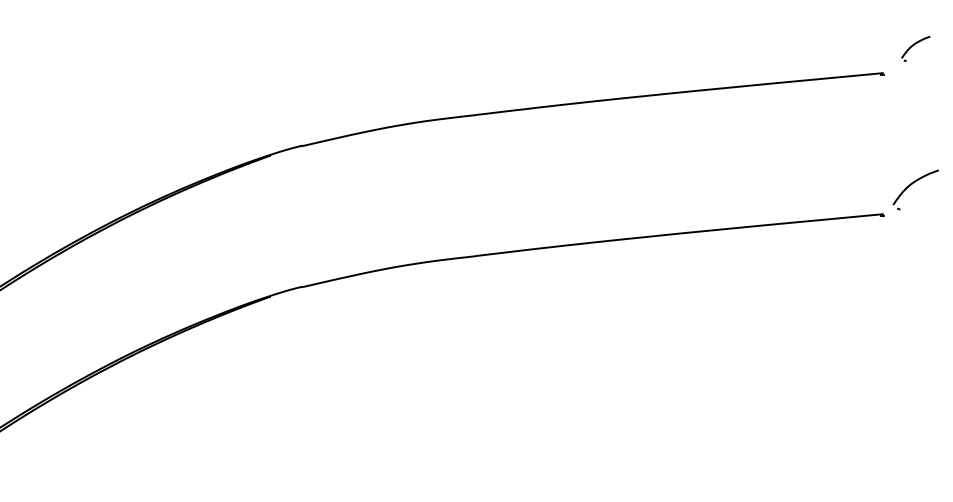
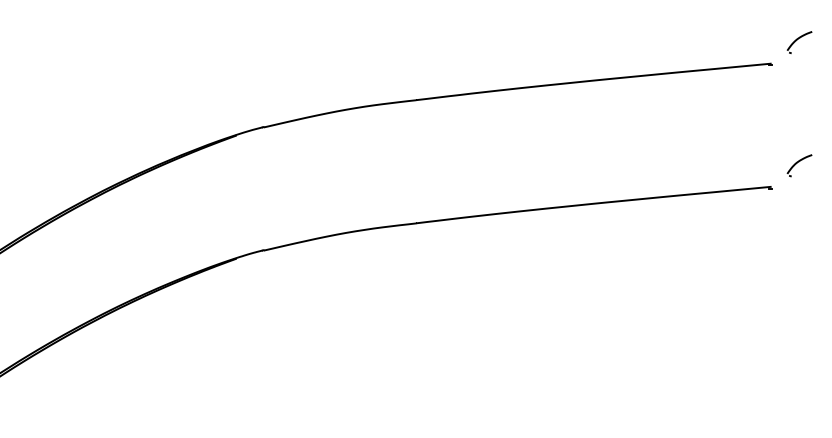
part: (915, 189) -> (799, 165), size x0.62

